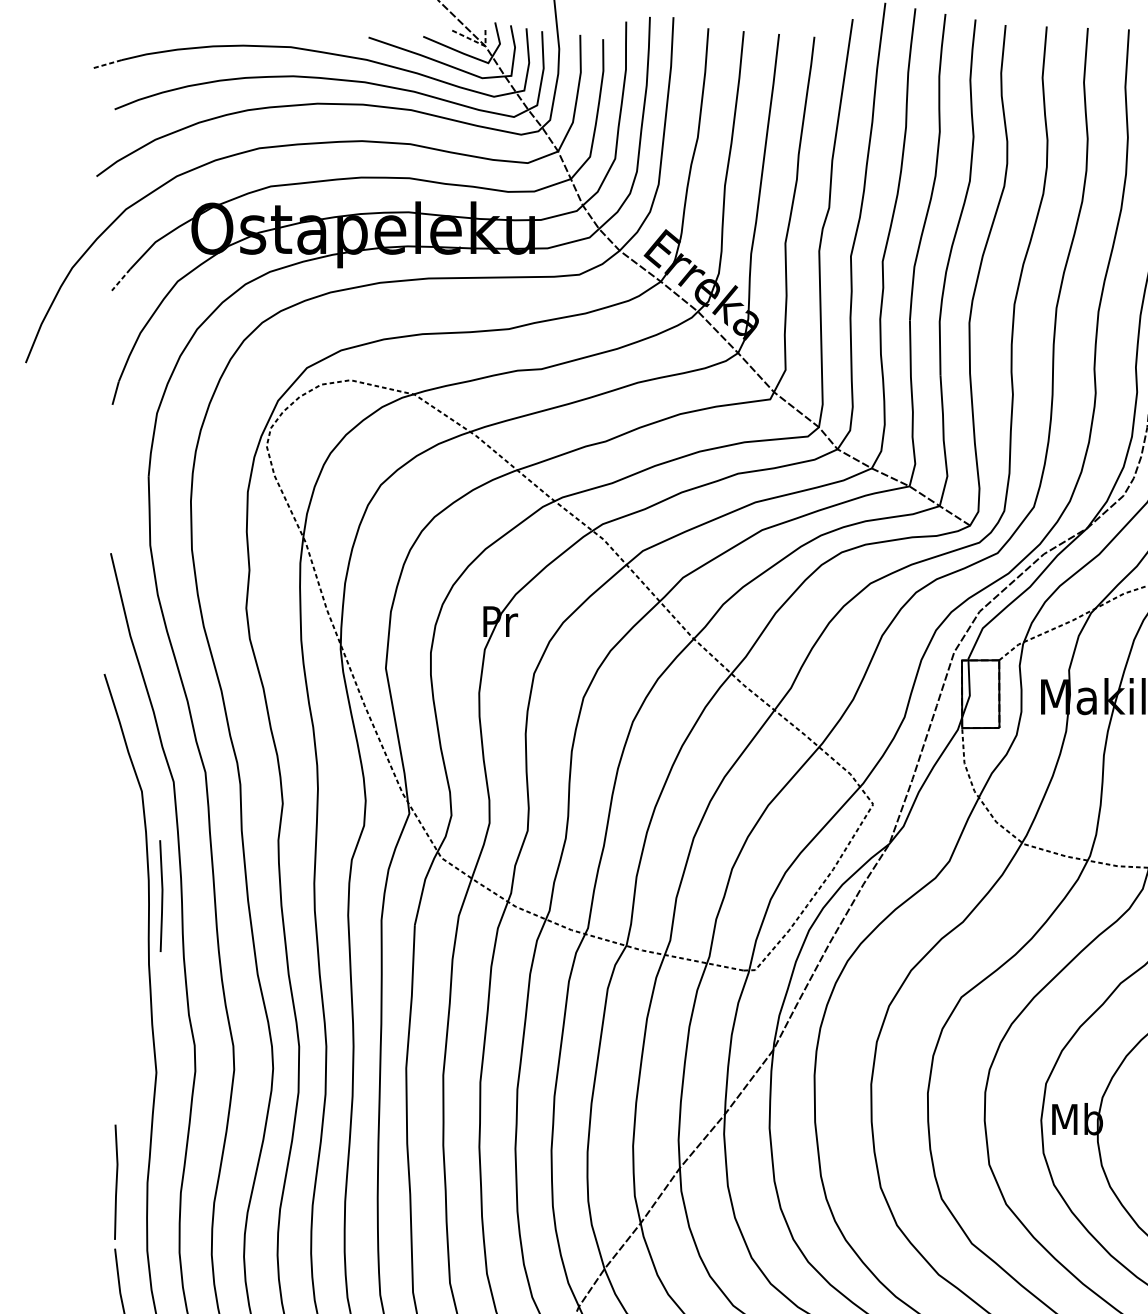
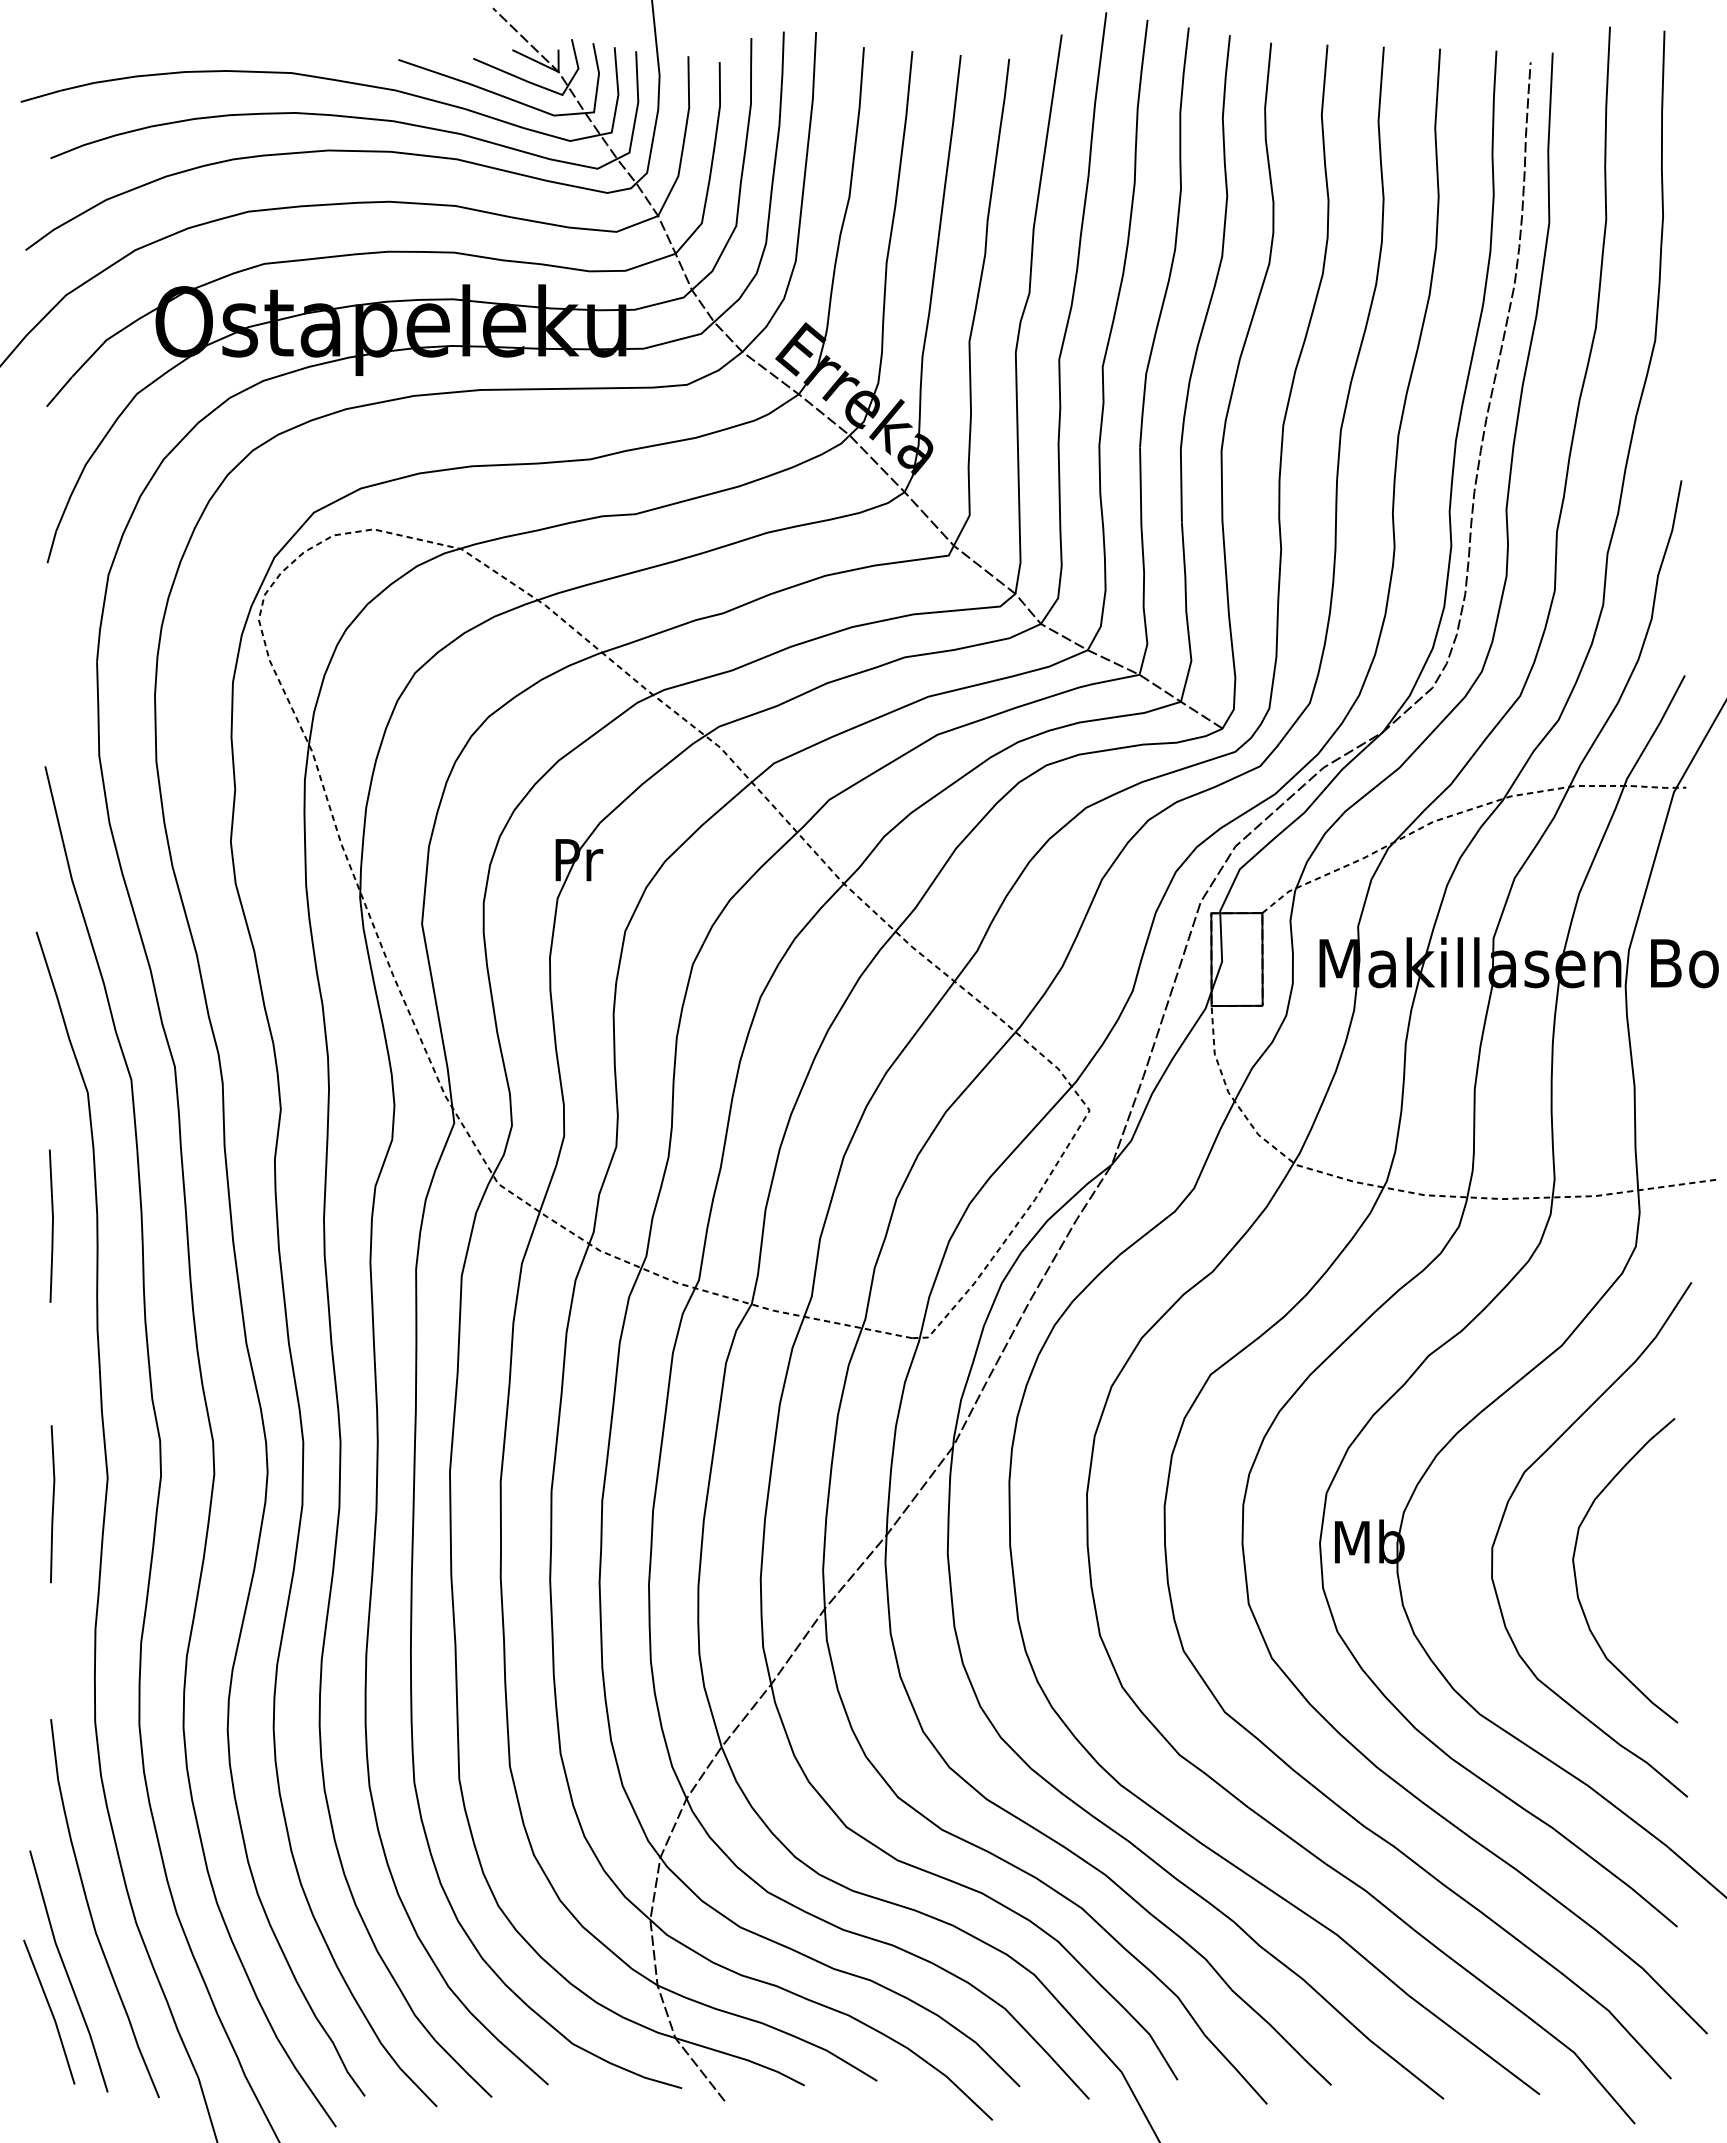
line: (476, 42) -> (546, 66), dashed -> solid
line: (107, 64) -> (40, 96), dashed -> solid
line: (121, 280) -> (59, 392), dashed -> solid
line: (162, 895) -> (52, 1225), moved
line: (116, 1182) -> (52, 1504), moved

